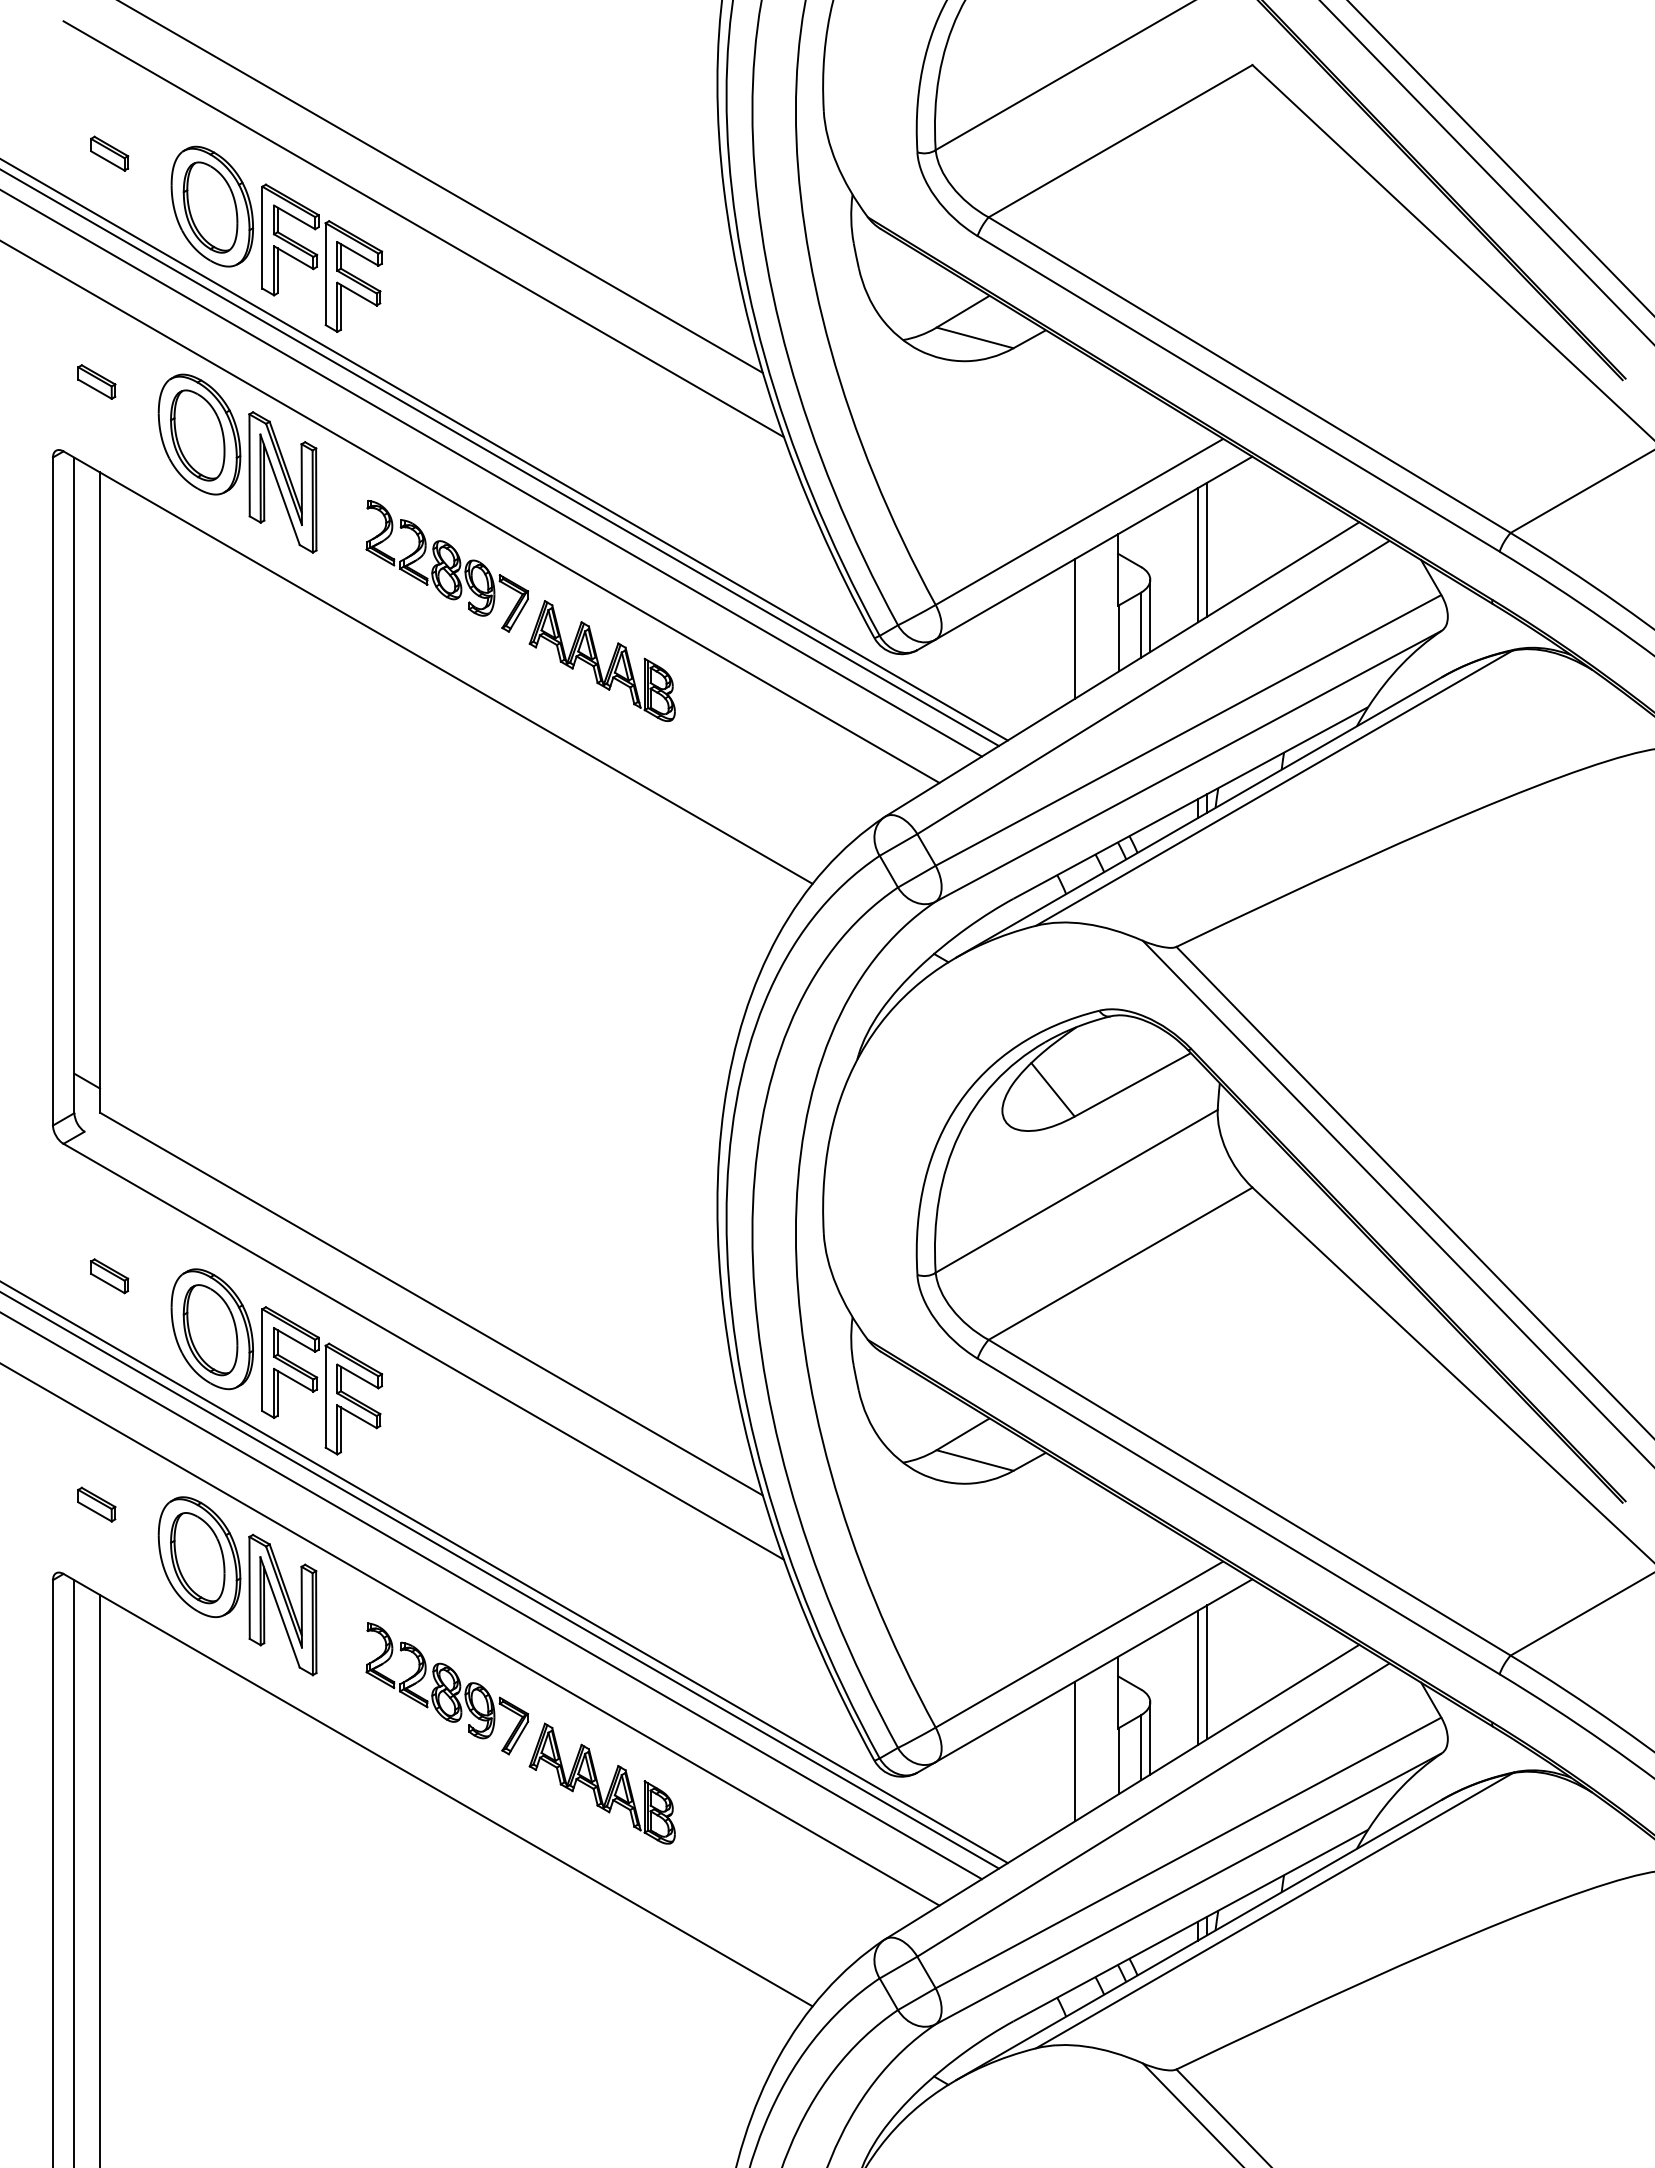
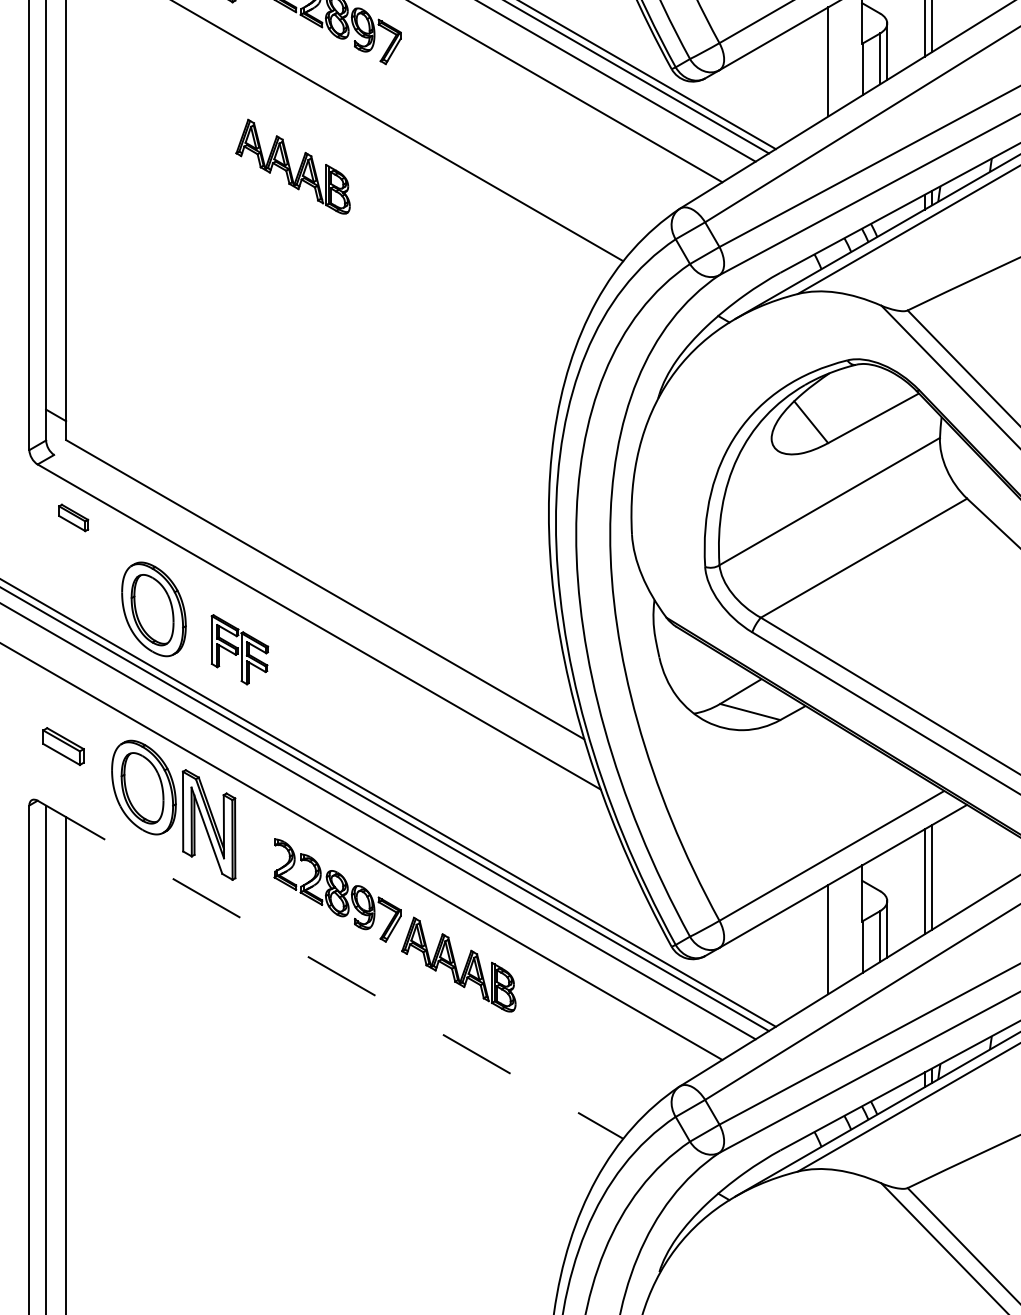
part: (601, 660) -> (292, 166), moved
part: (109, 1276) -> (73, 518), moved
part: (322, 1380) -> (240, 649), size x0.6
part: (96, 1504) -> (63, 746), size x1.4
line: (438, 1790) -> (330, 970), solid -> dashed

